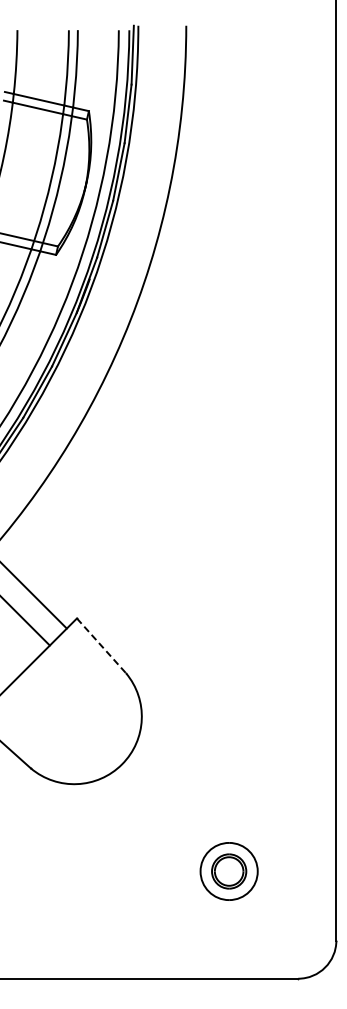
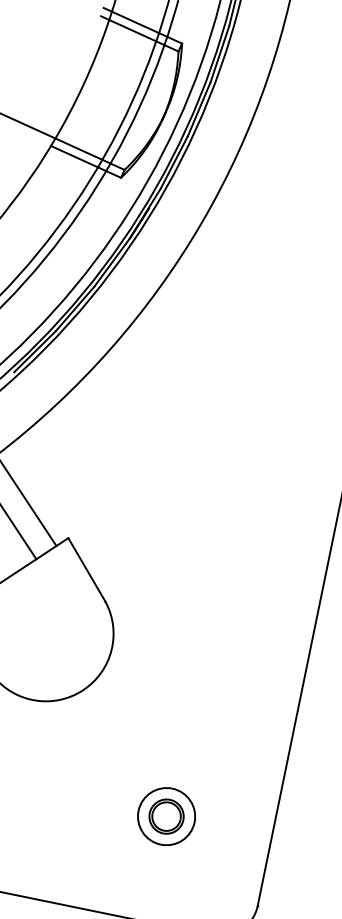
line: (101, 645) -> (86, 569), dashed -> solid

